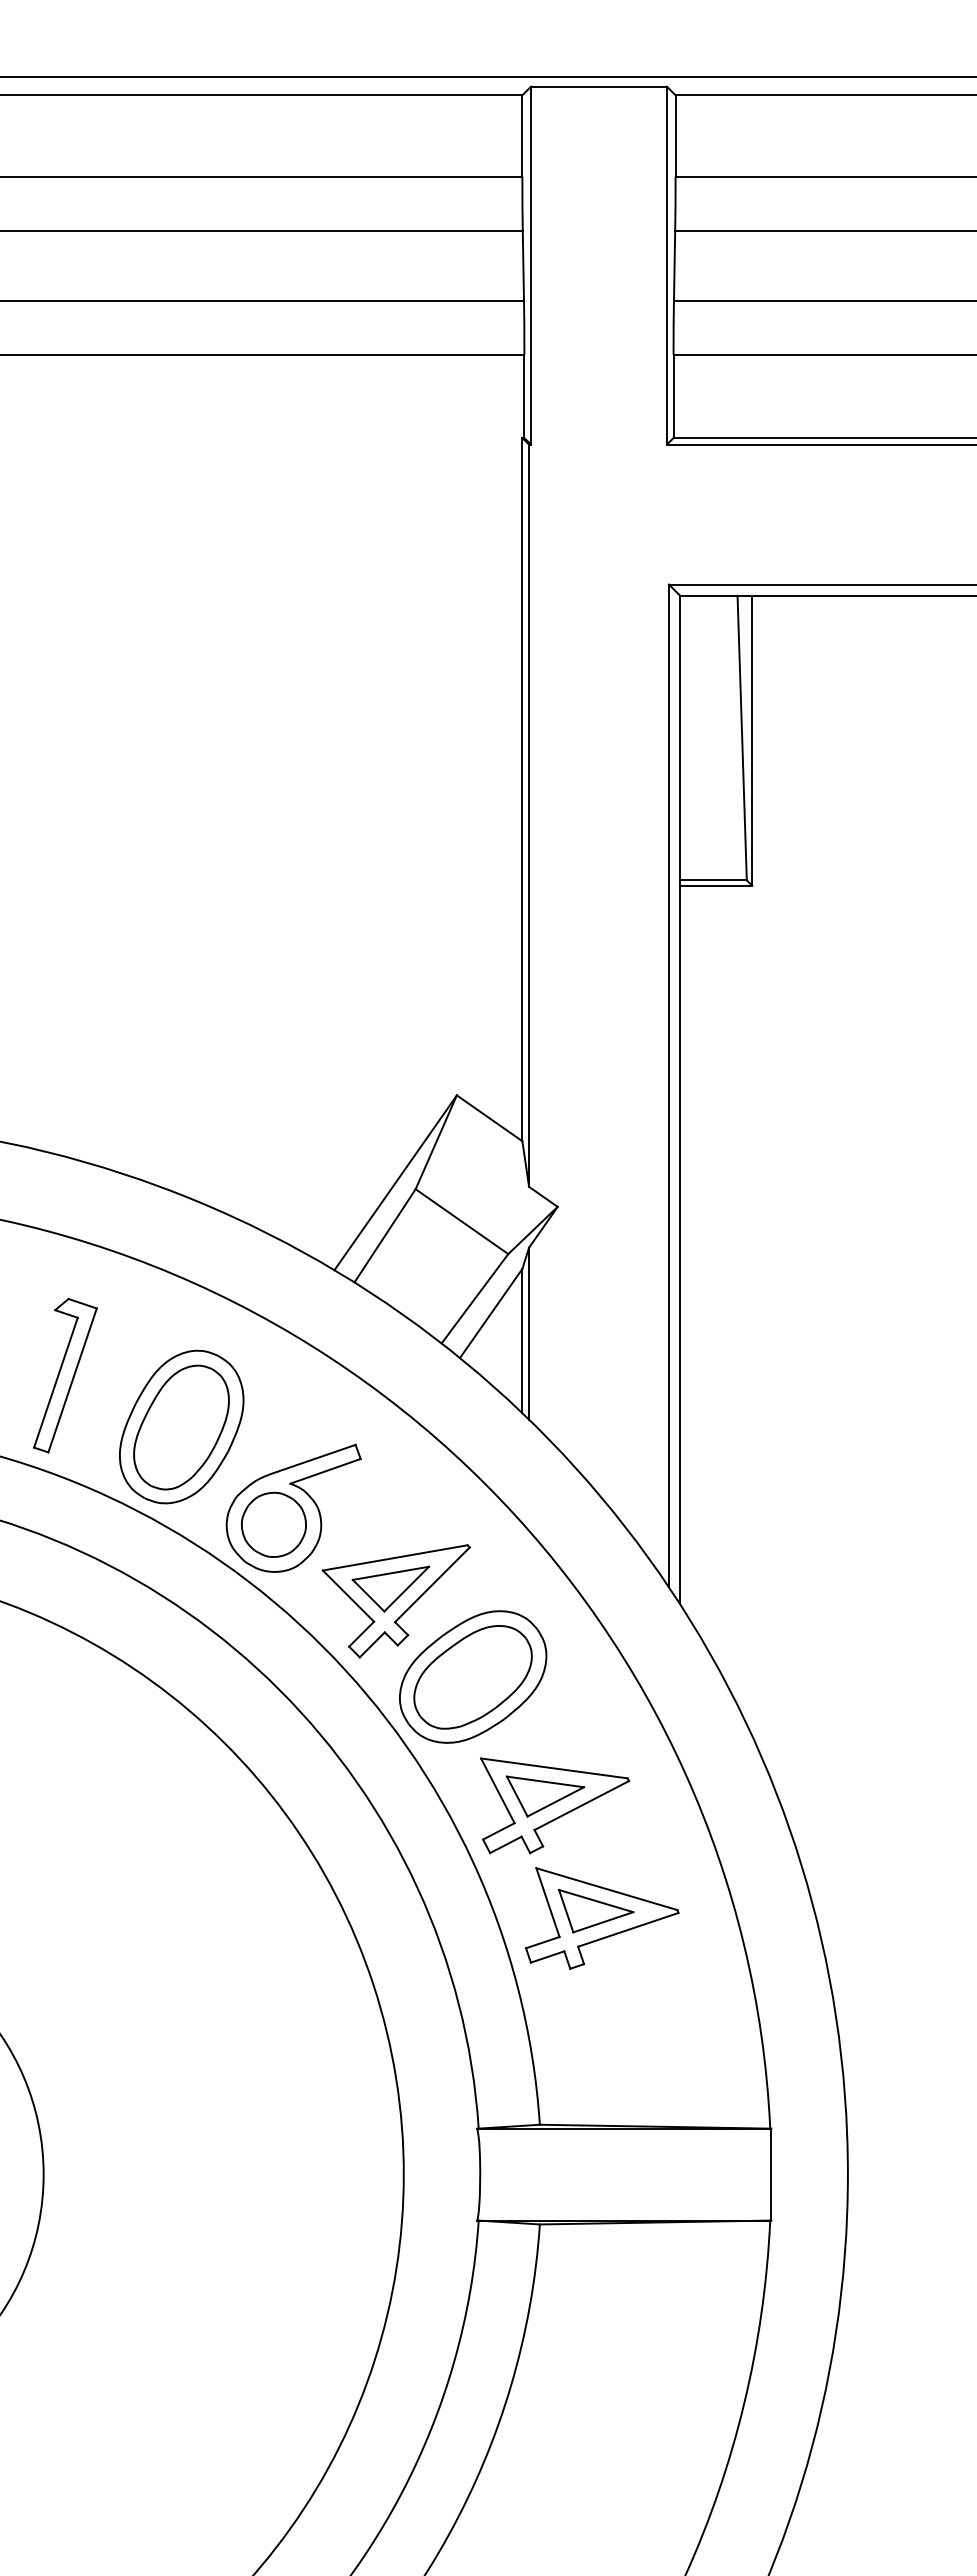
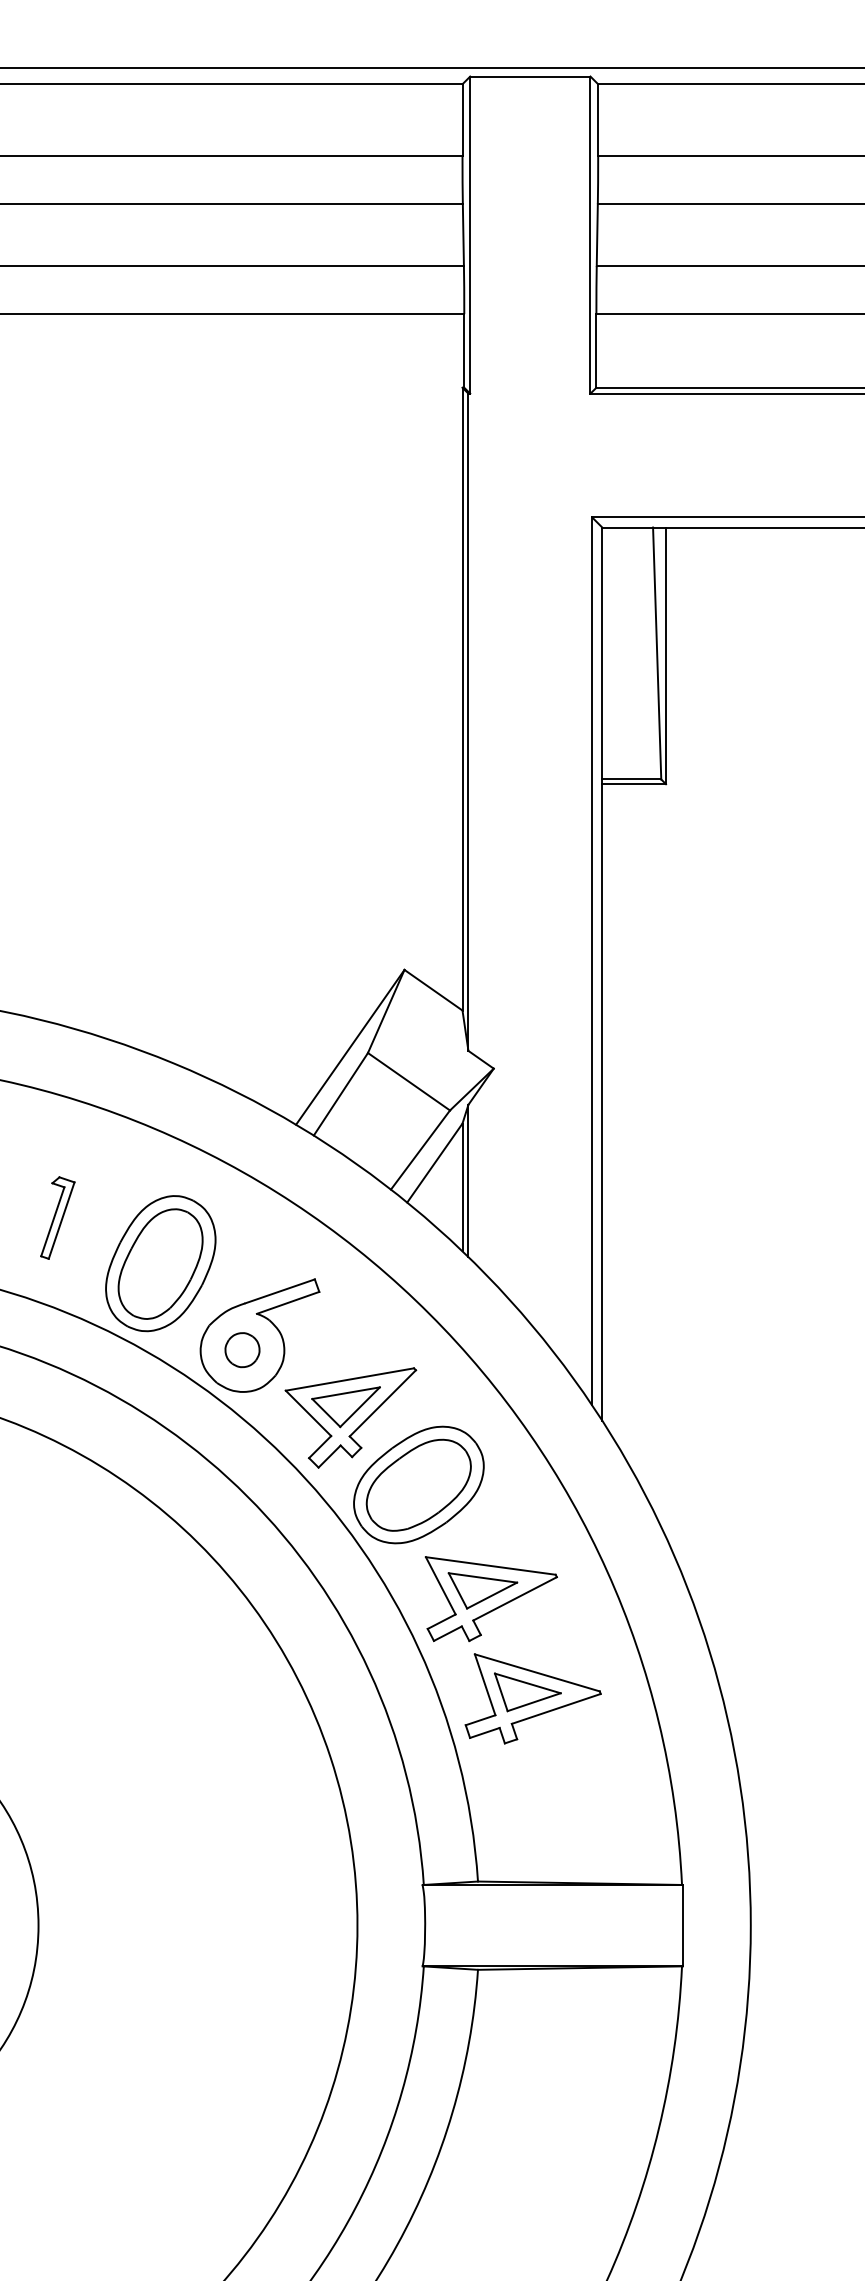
part: (65, 1375) -> (57, 1217), size x0.6
part: (273, 1524) -> (242, 1349), size x0.6

